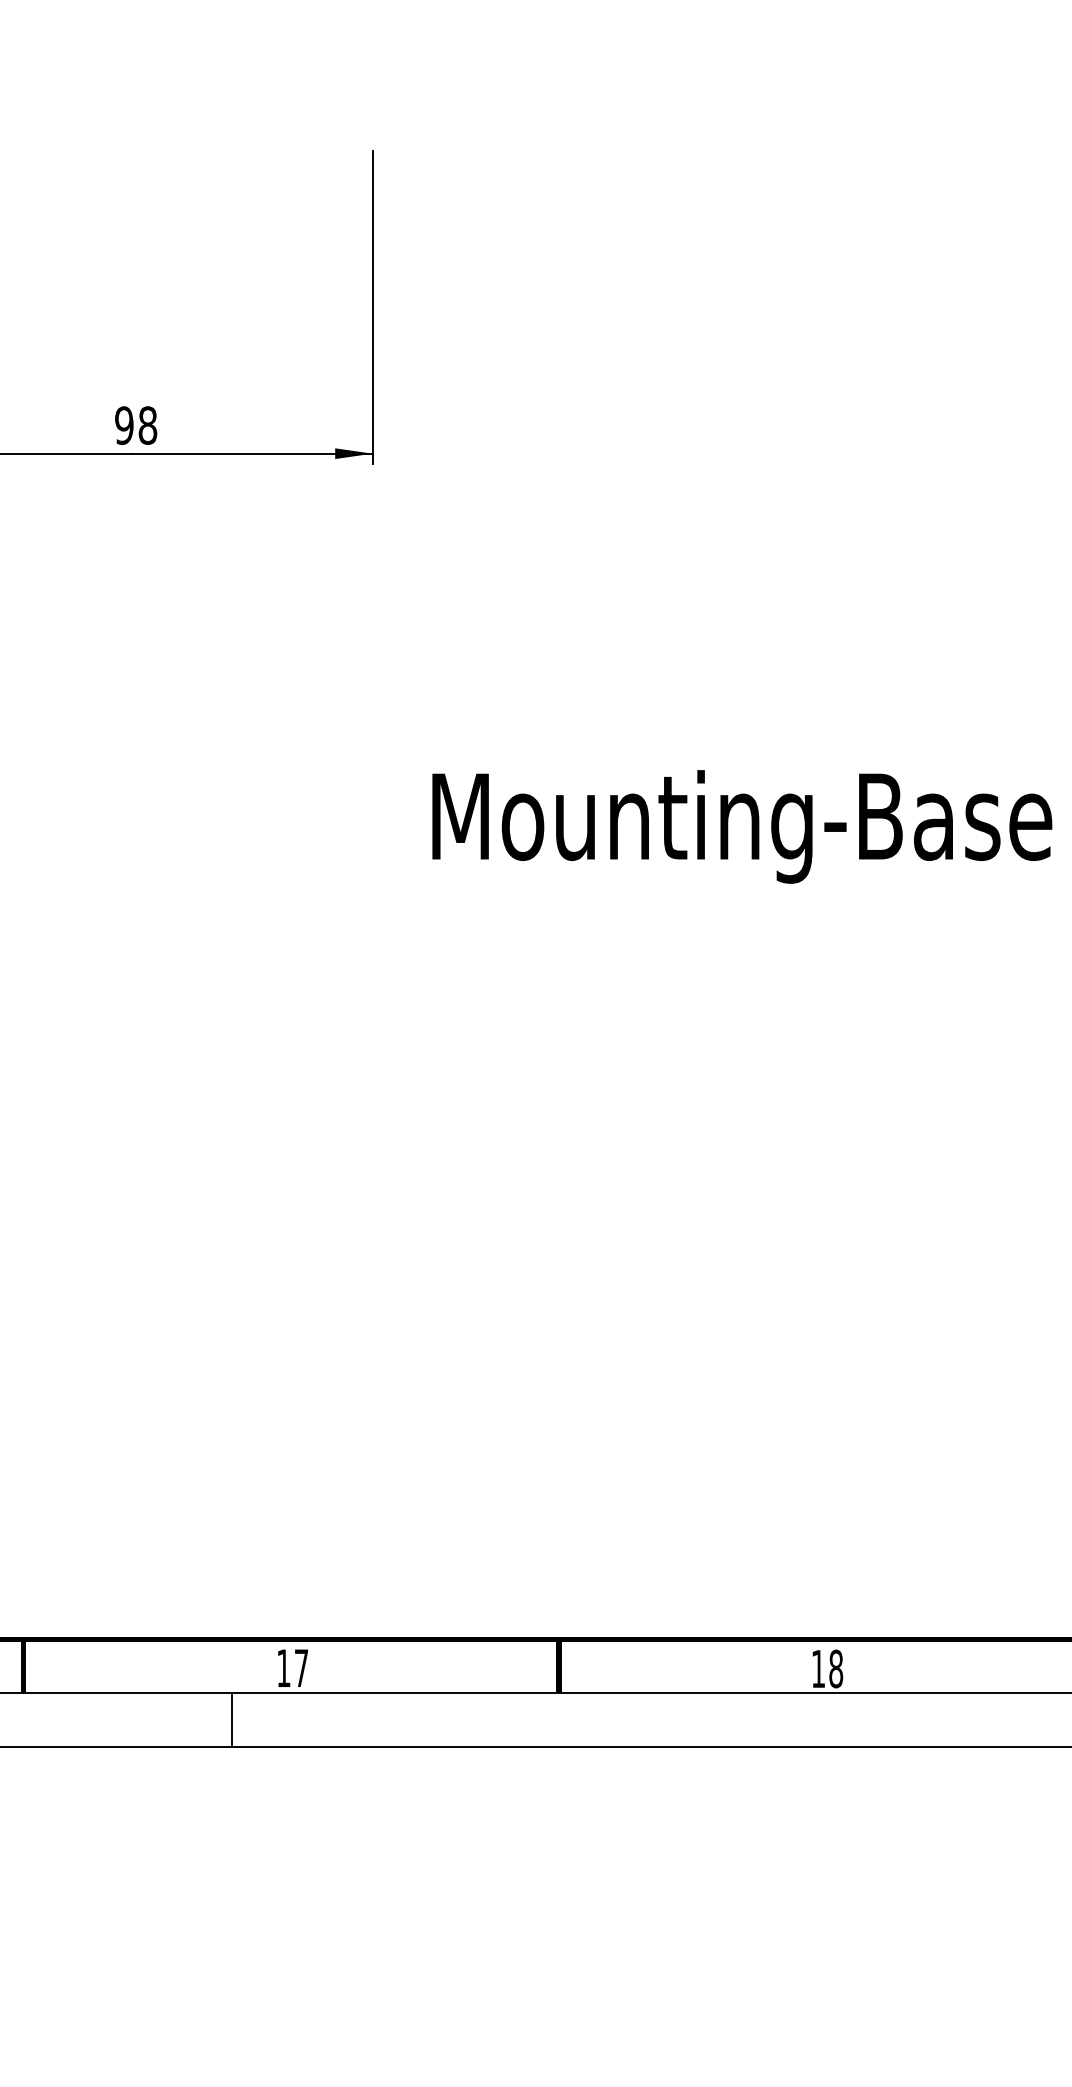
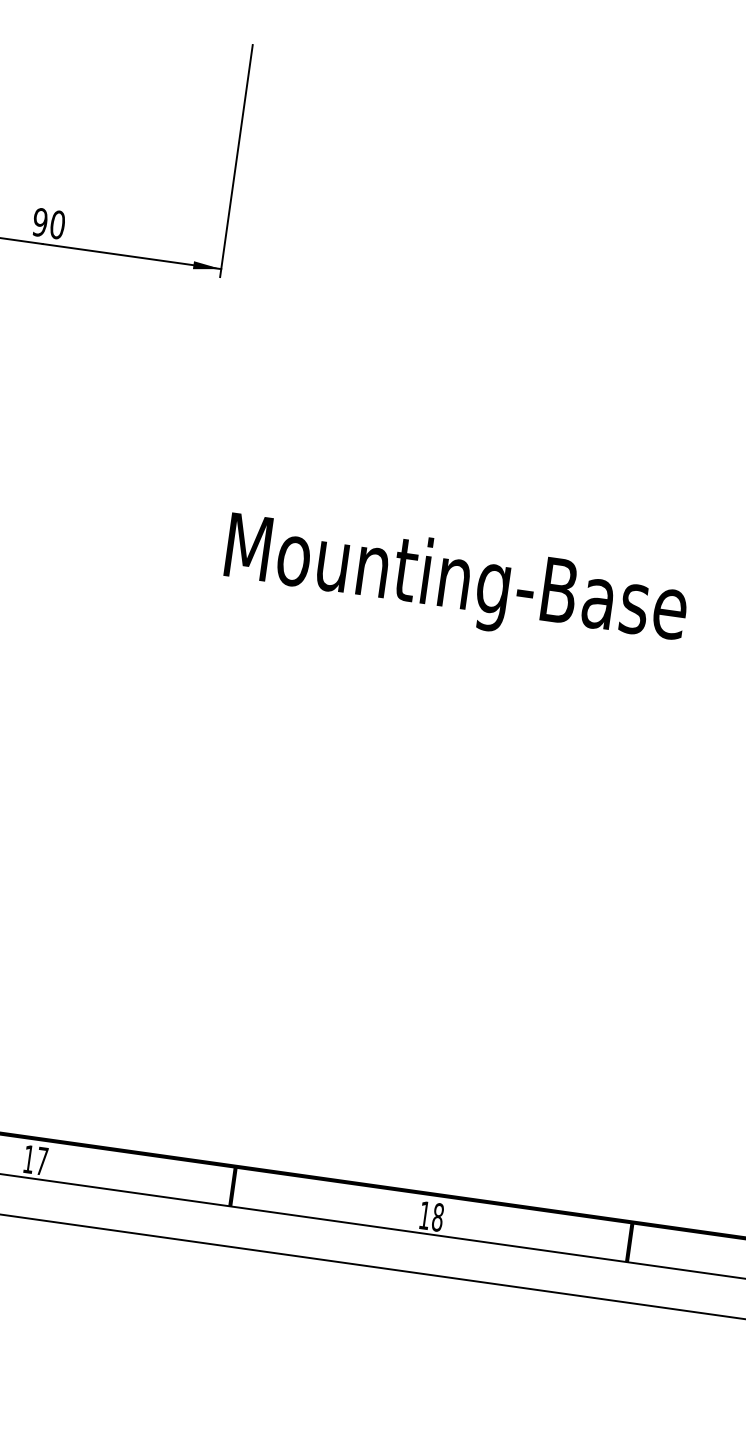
text: (147, 425) -> (57, 224), 98 -> 90

